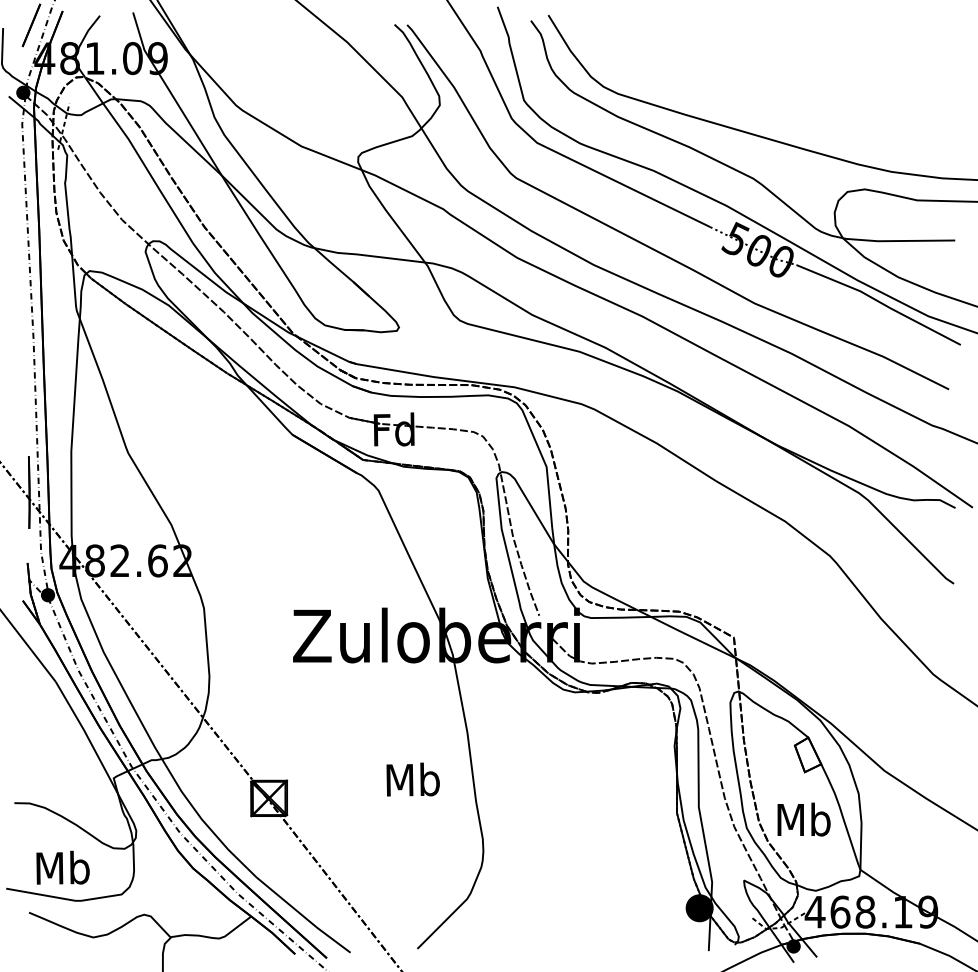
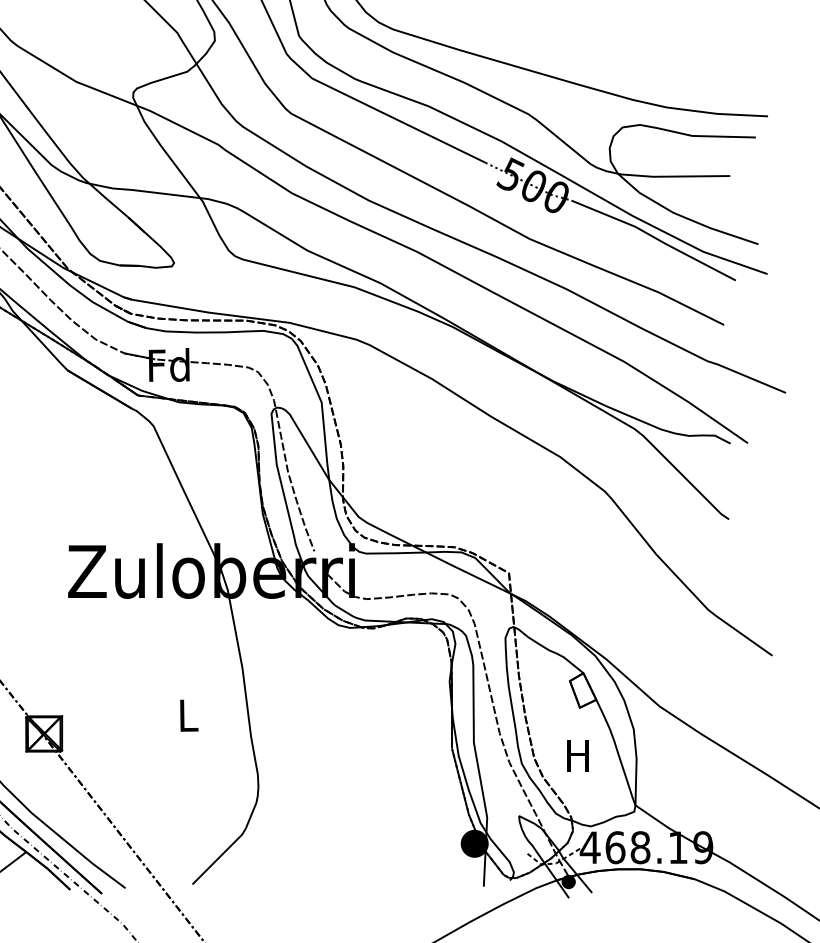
text: (412, 779) -> (187, 715), Mb -> L
text: (803, 819) -> (578, 755), Mb -> H

